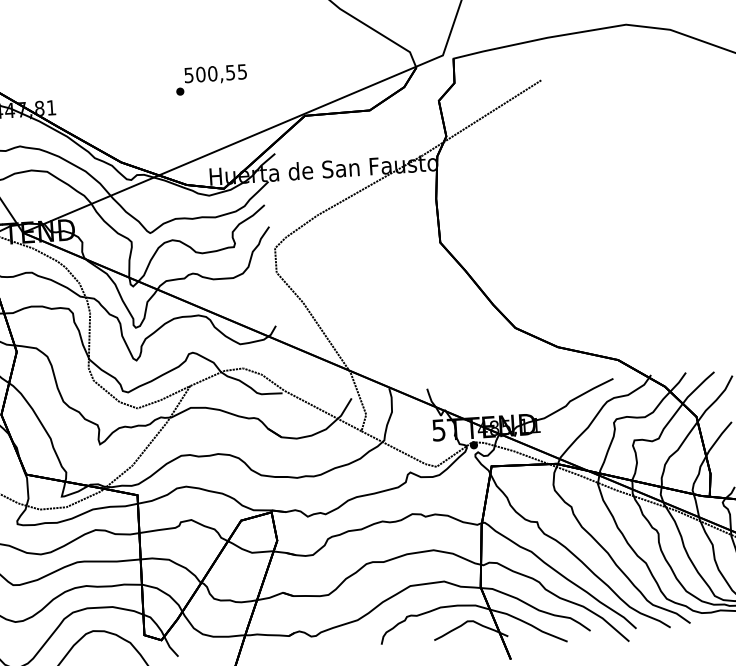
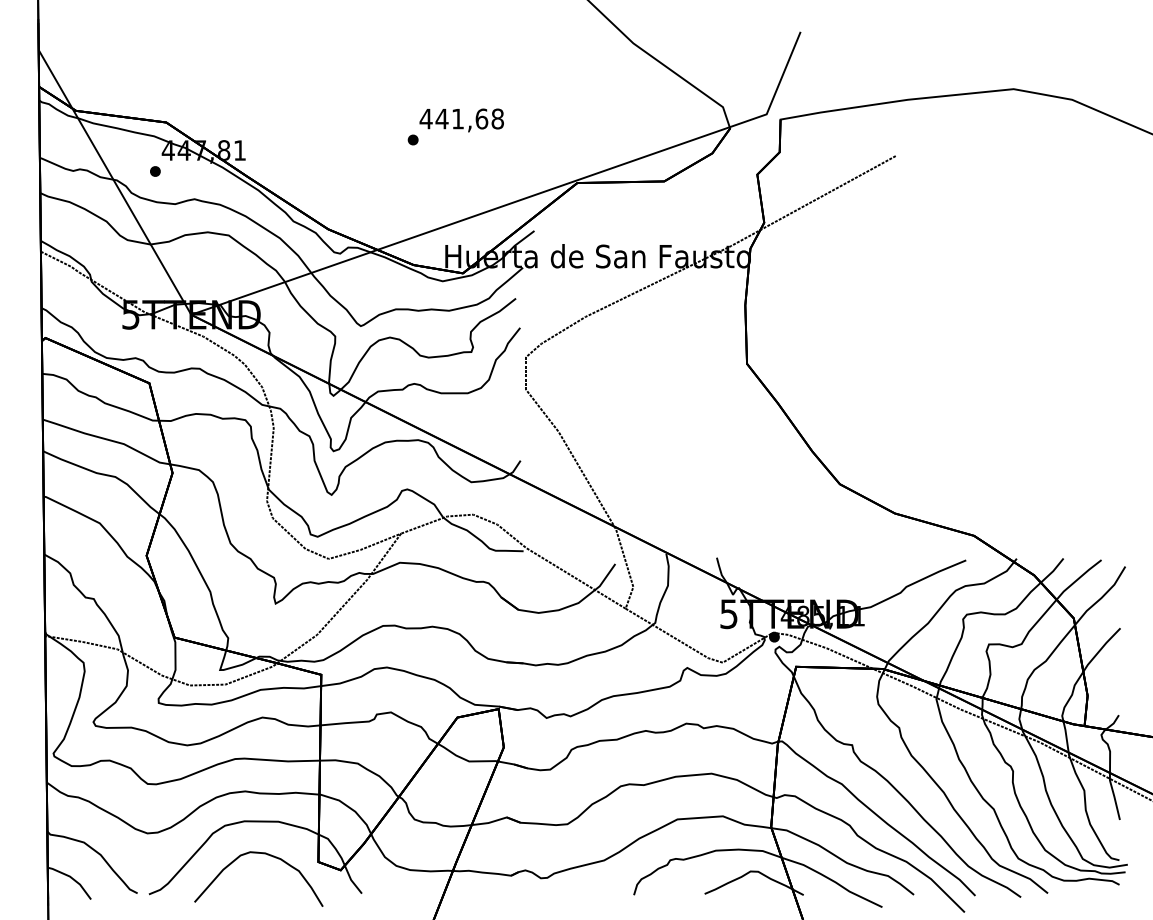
text: (215, 73) -> (461, 118), 500,55 -> 441,68

